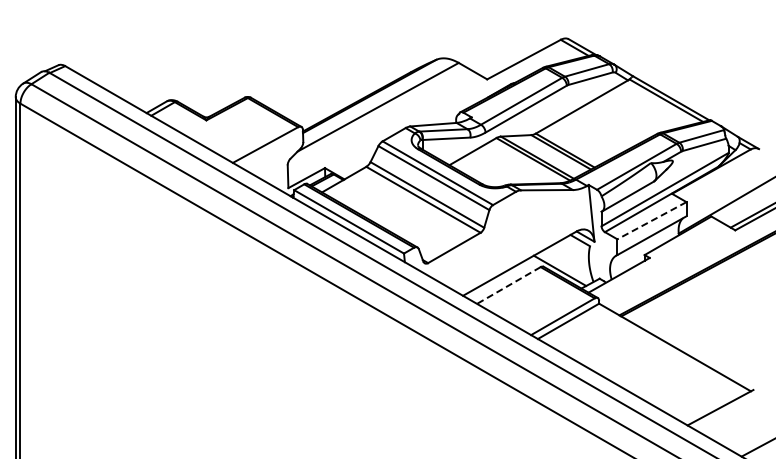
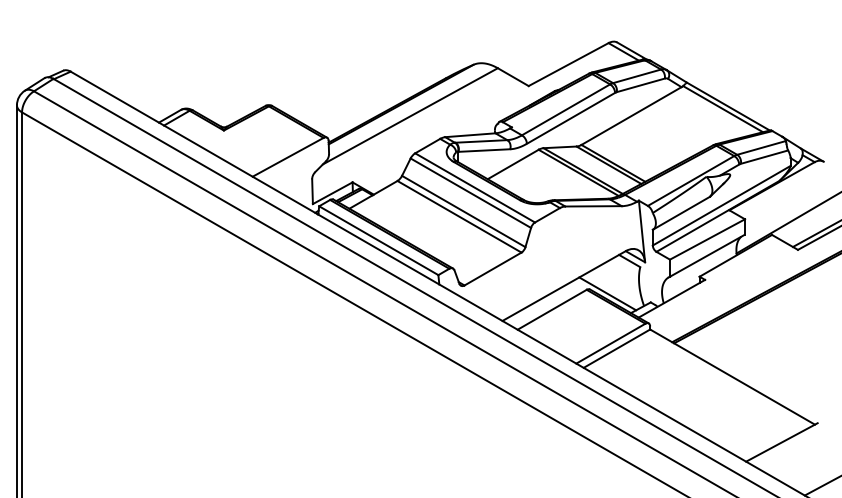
line: (651, 220) -> (707, 239), dashed -> solid
line: (508, 285) -> (551, 309), dashed -> solid

